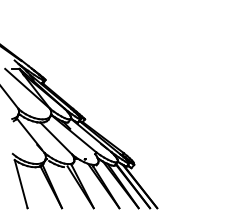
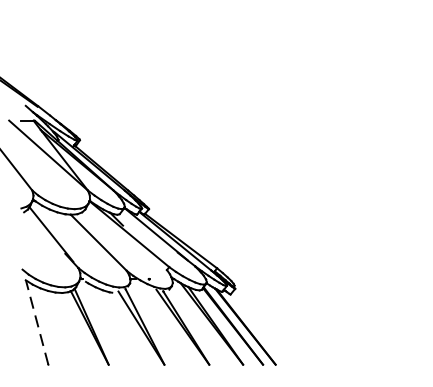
line: (21, 184) -> (37, 323), solid -> dashed

